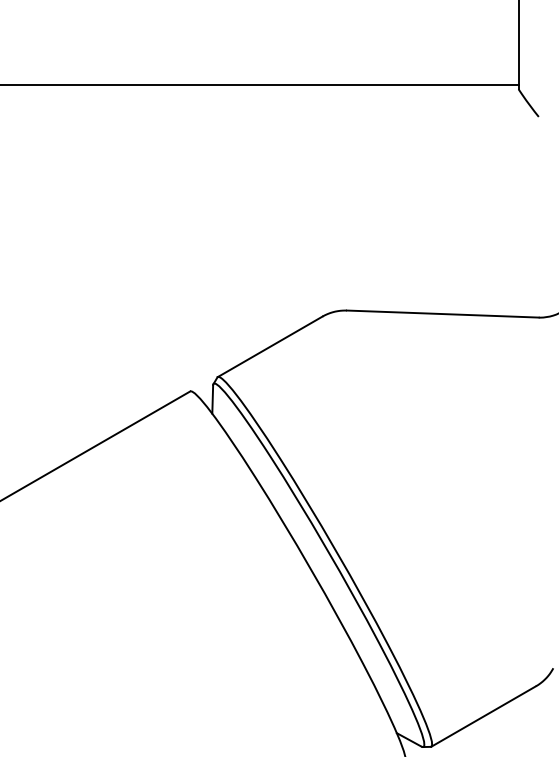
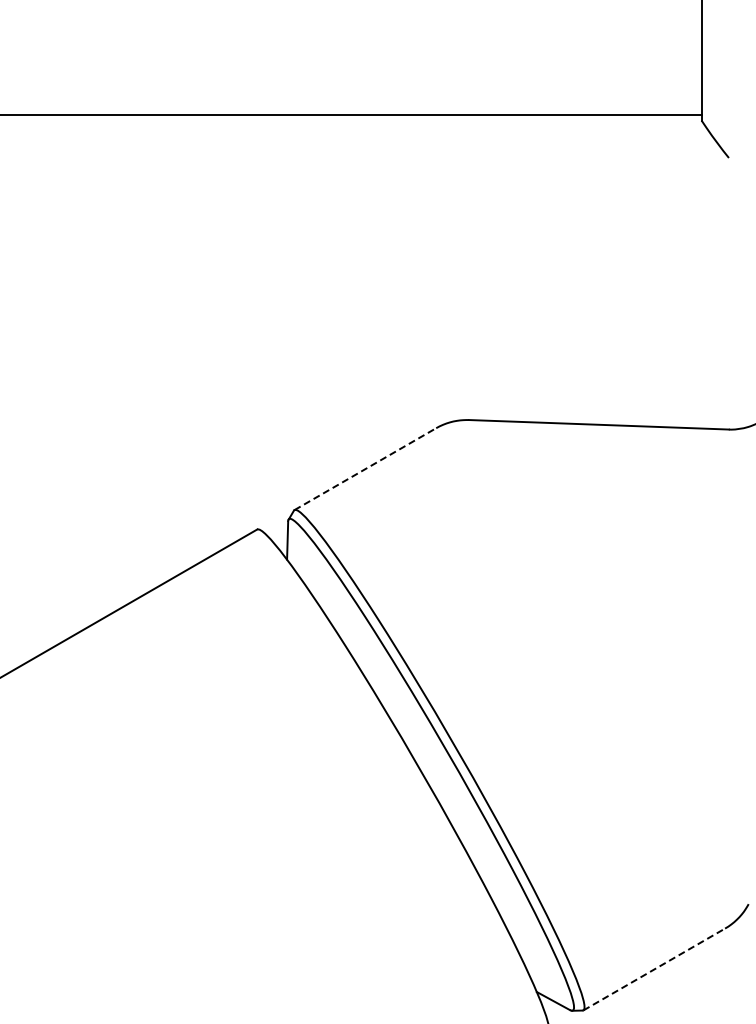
line: (270, 347) -> (365, 469), solid -> dashed
line: (483, 716) -> (654, 969), solid -> dashed

